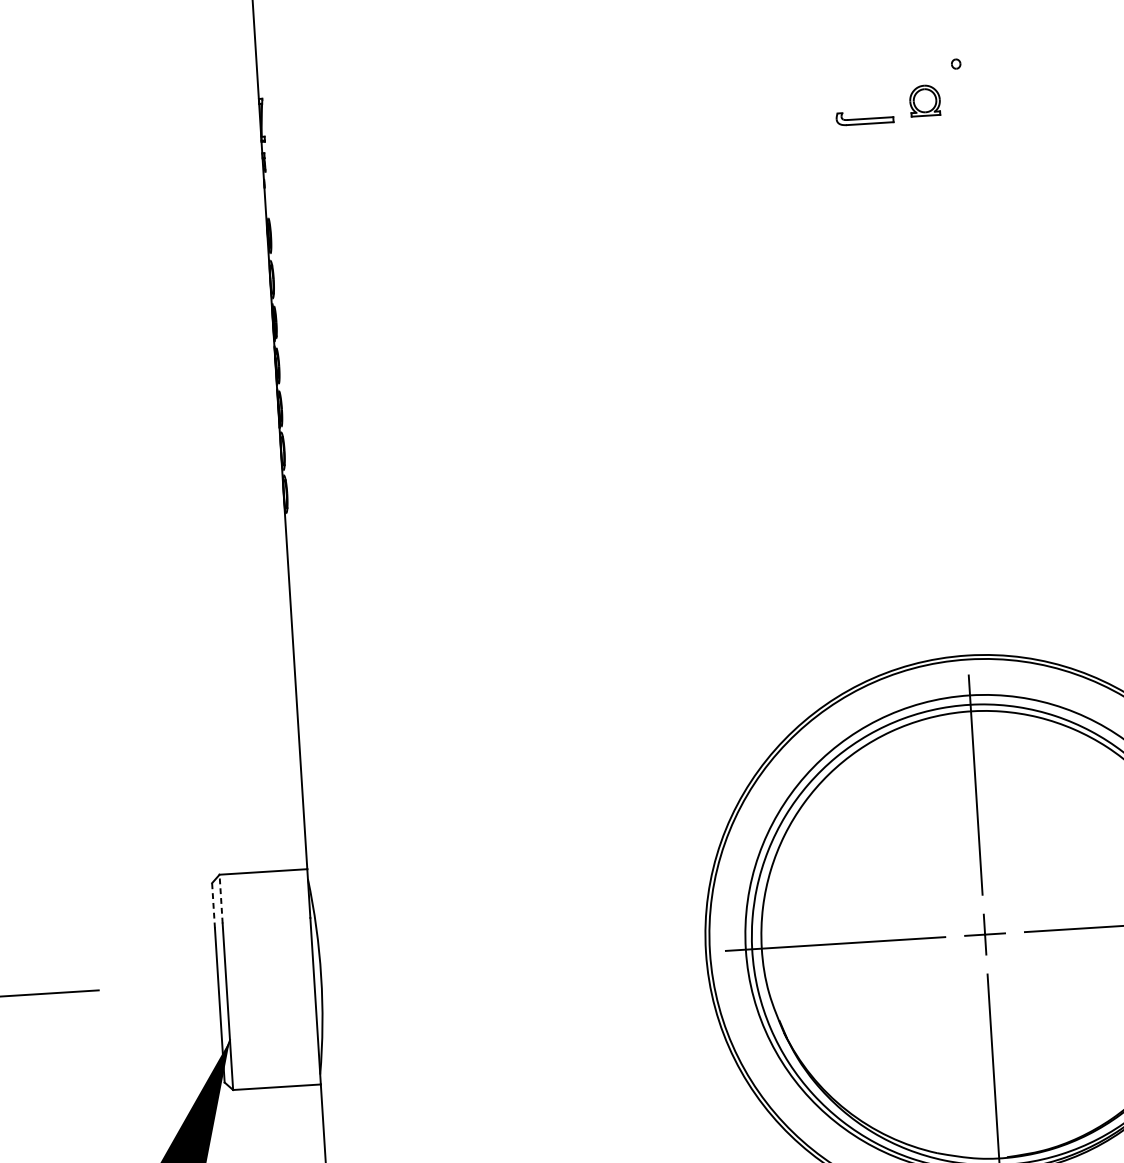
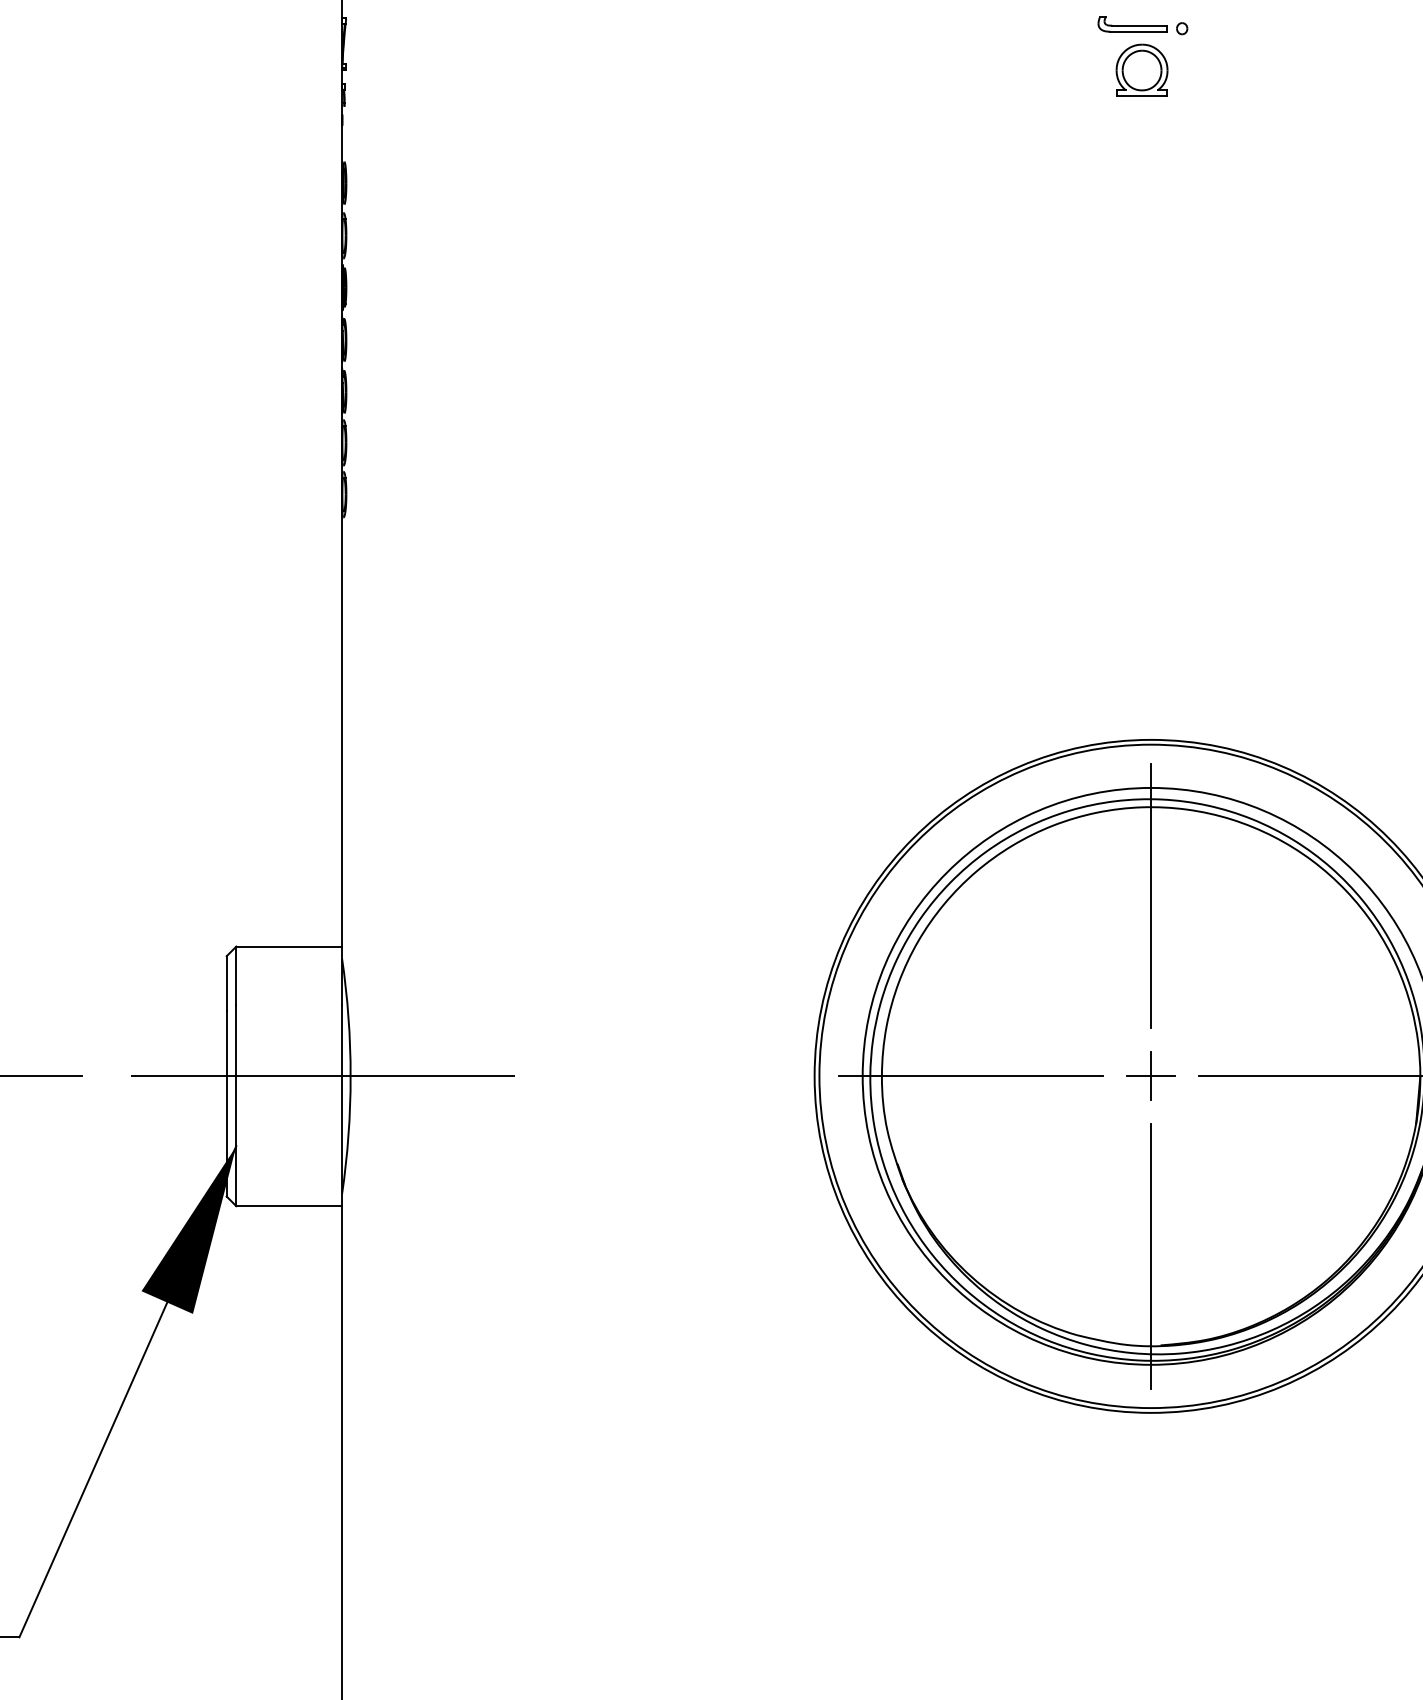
part: (924, 100) -> (1141, 69), size x1.43
part: (864, 117) -> (1132, 24), moved
line: (221, 898) -> (236, 975), dashed -> solid
line: (213, 905) -> (226, 982), dashed -> solid
line: (297, 977) -> (322, 1076), added

